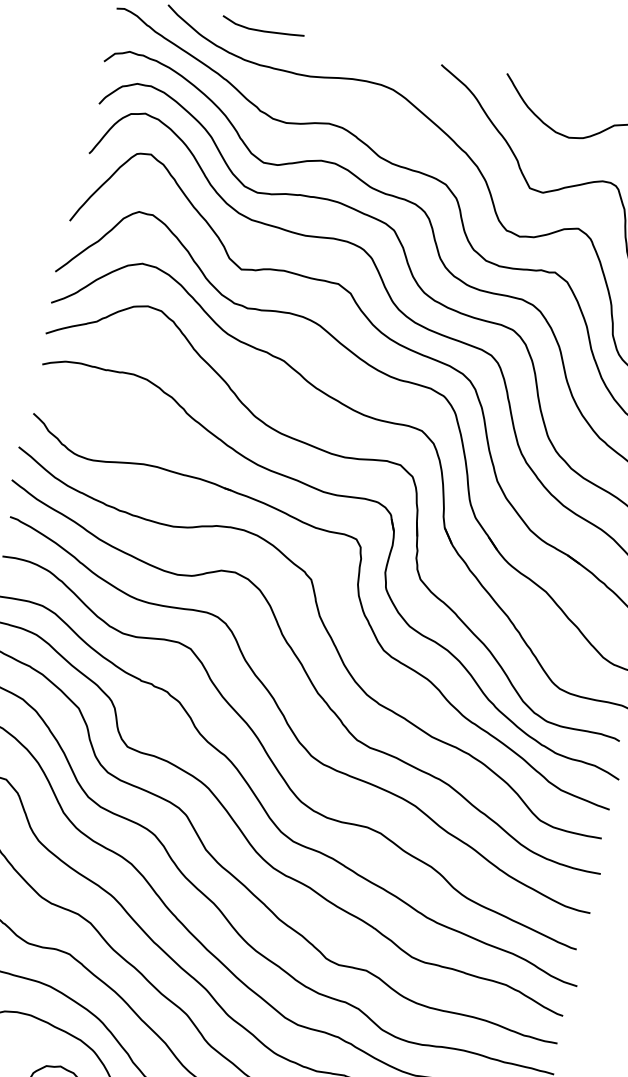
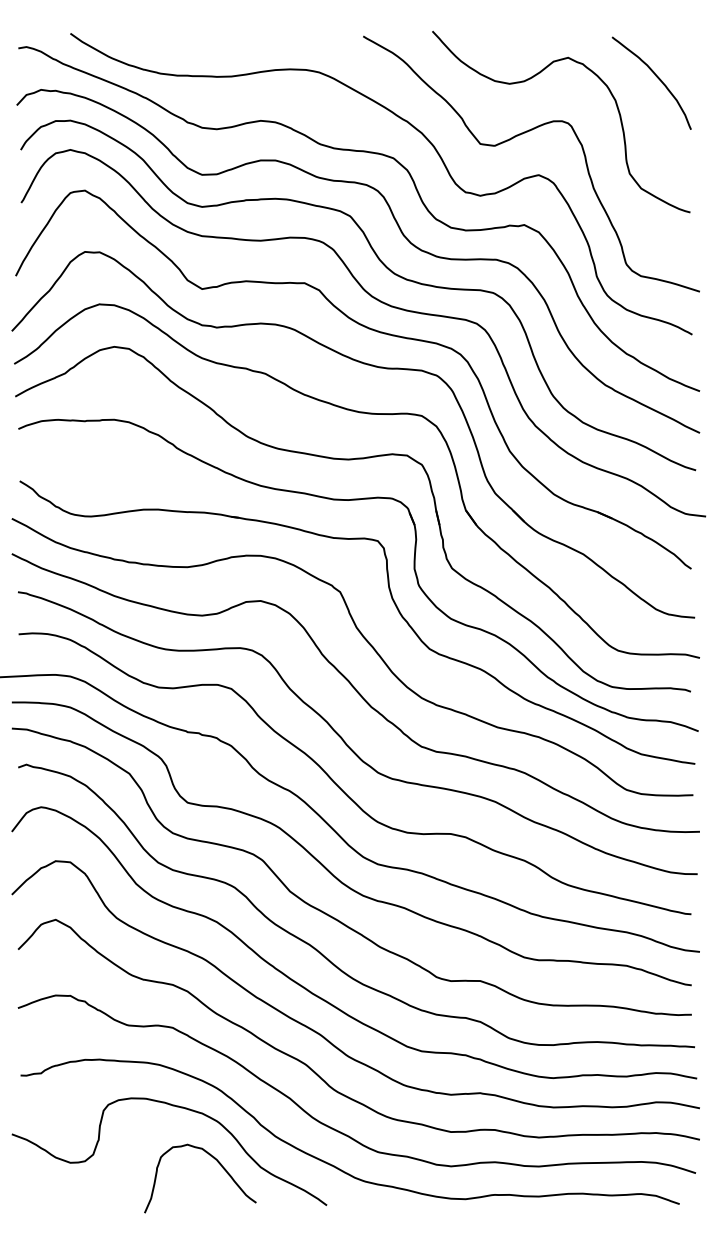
curve: (262, 30) -> (172, 39), removed

